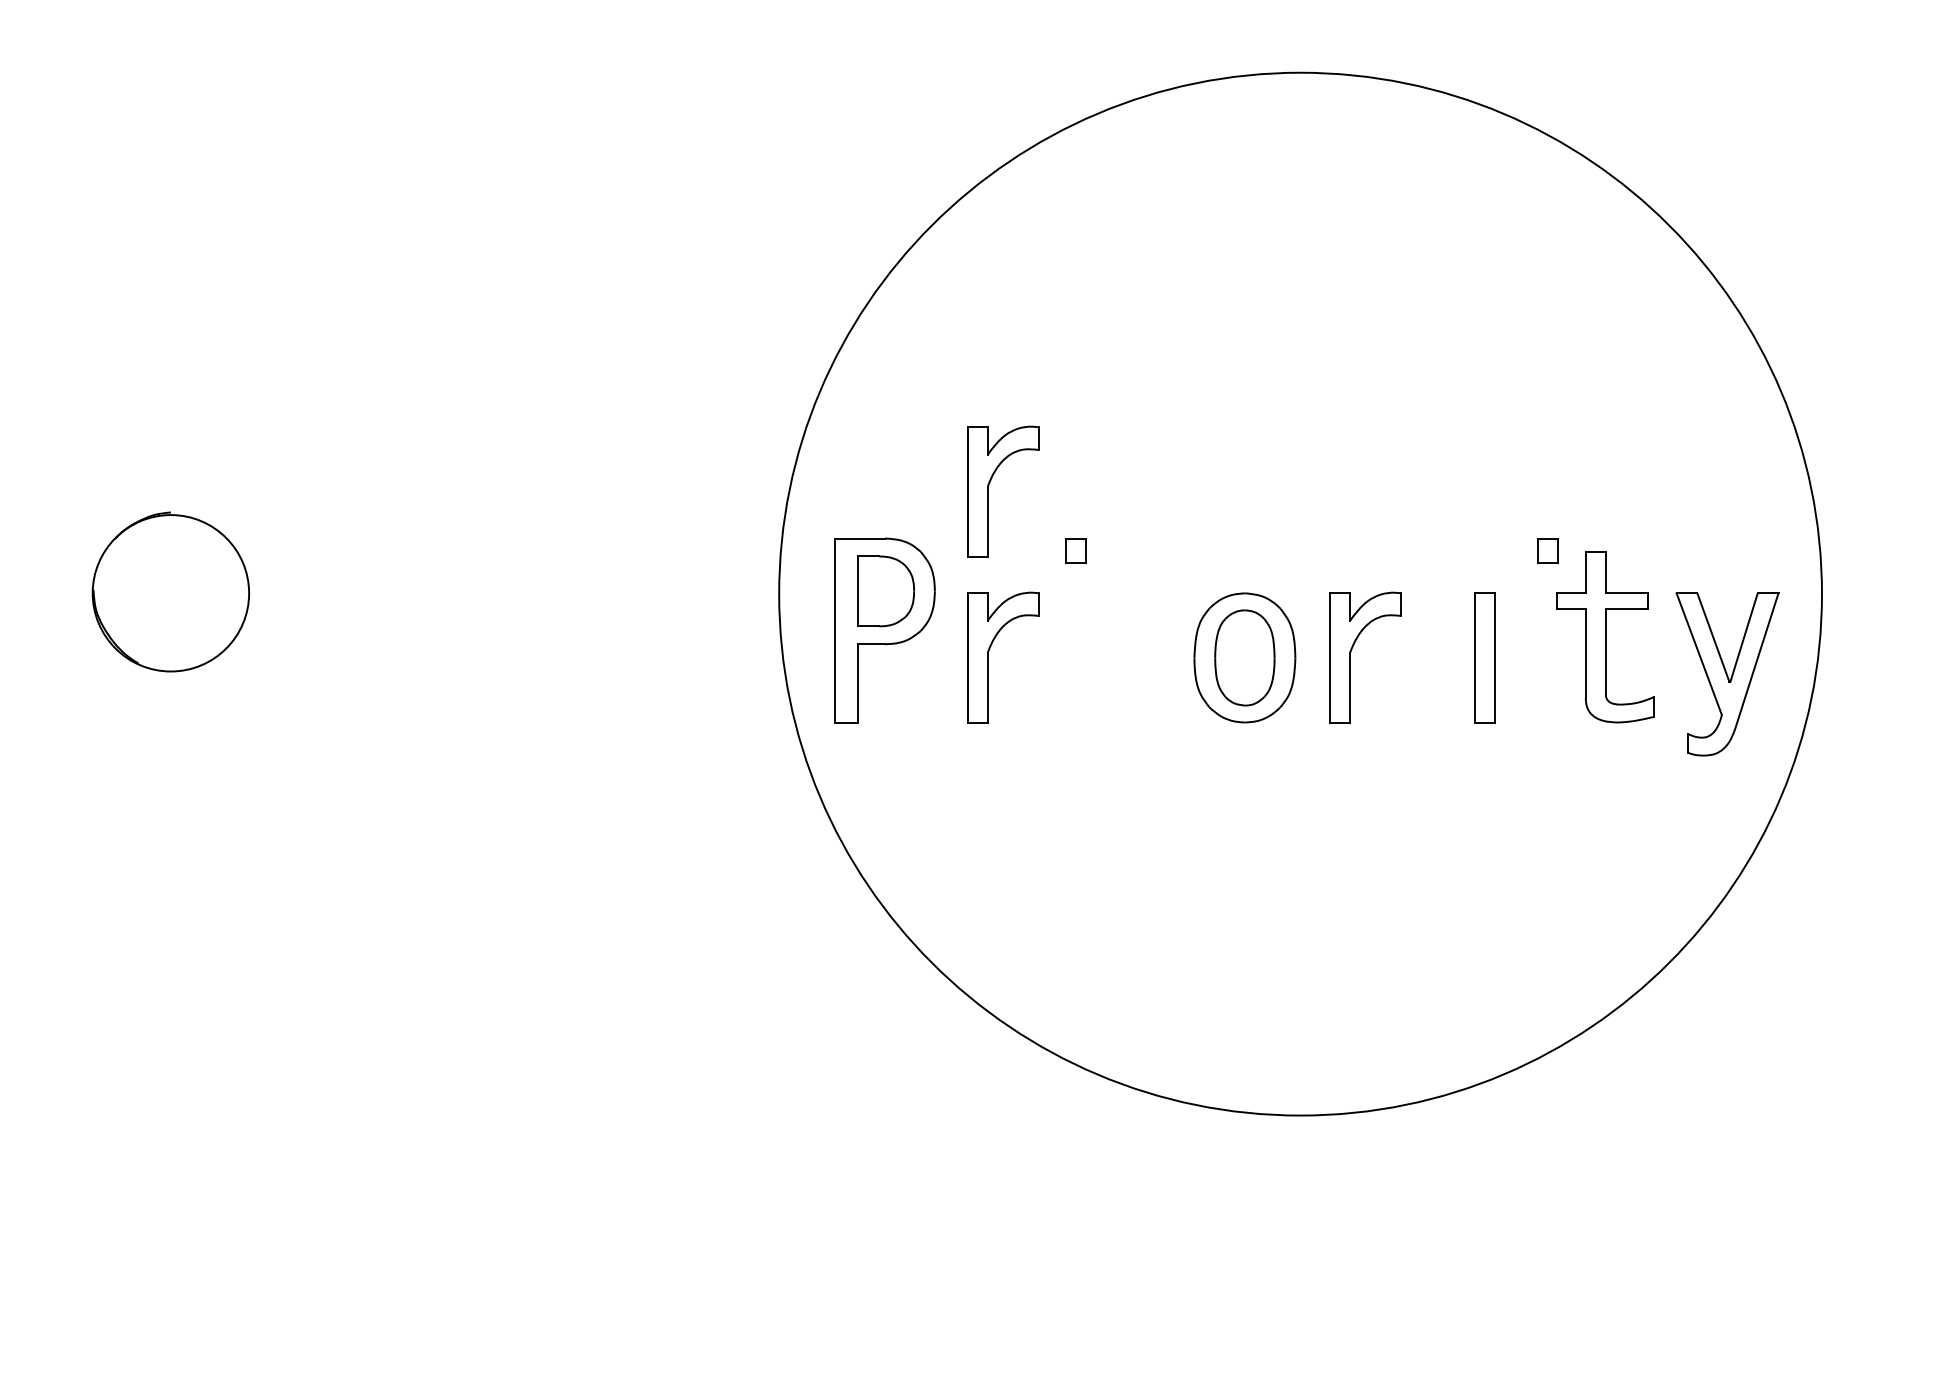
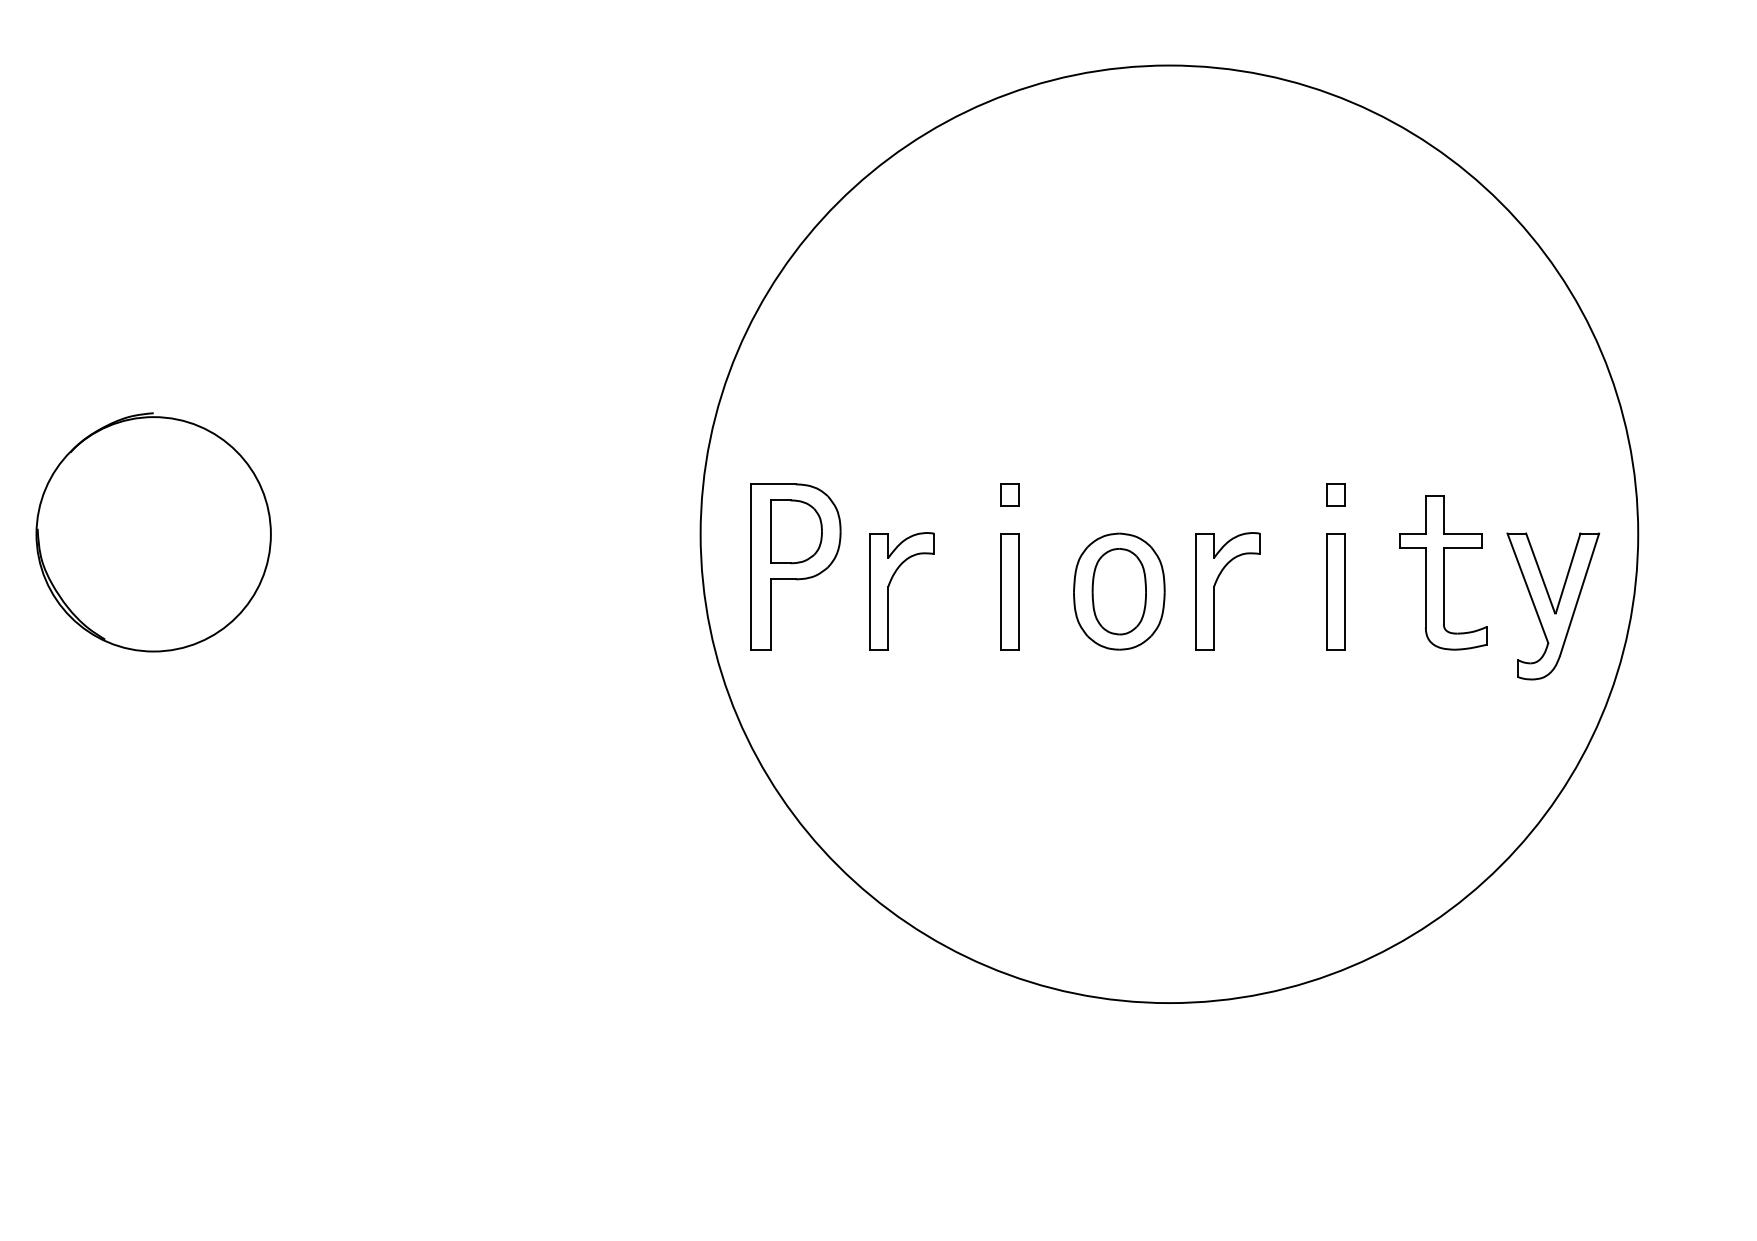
part: (988, 491) -> (888, 442), removed
part: (1075, 550) -> (1009, 495), moved
part: (1547, 550) -> (1334, 495), moved
part: (170, 591) -> (153, 531), size x1.67
part: (1122, 657) -> (1009, 591), added

